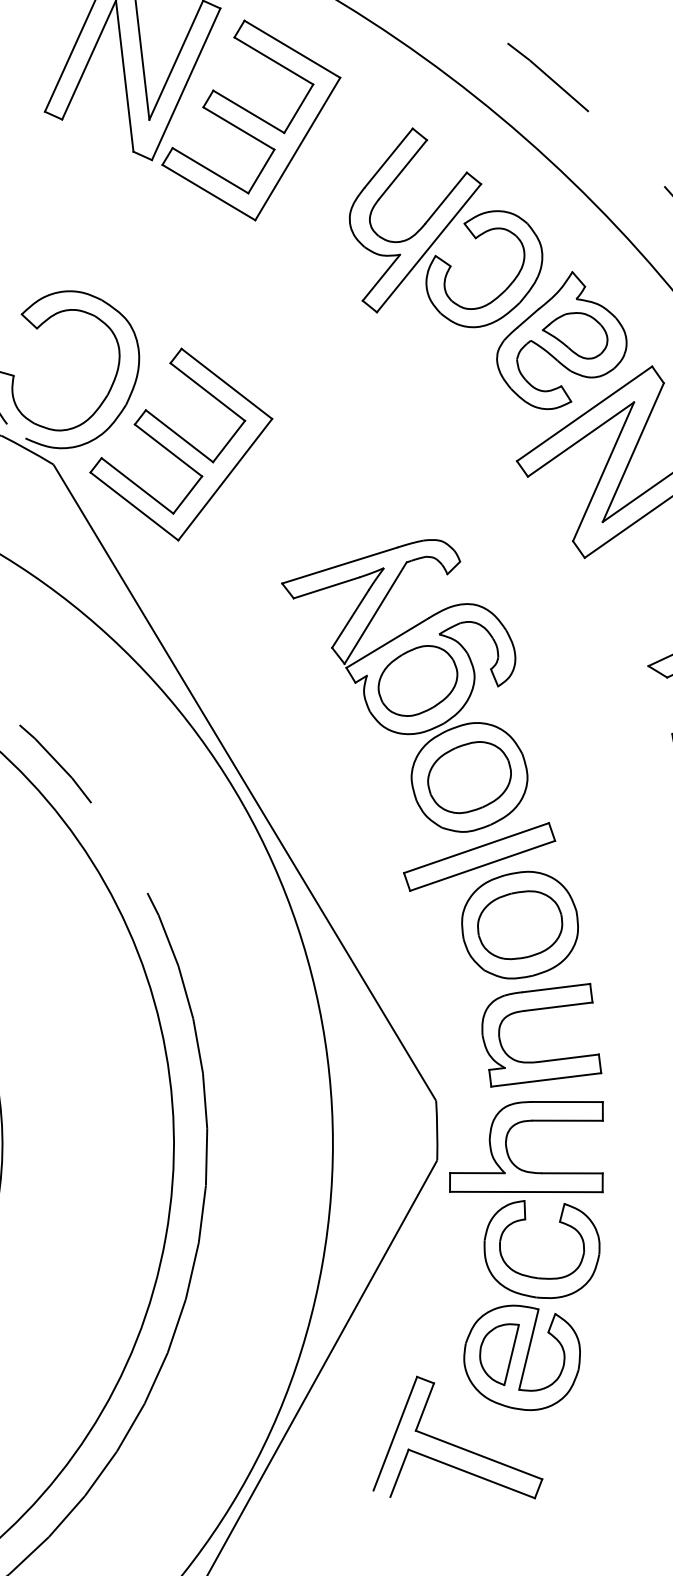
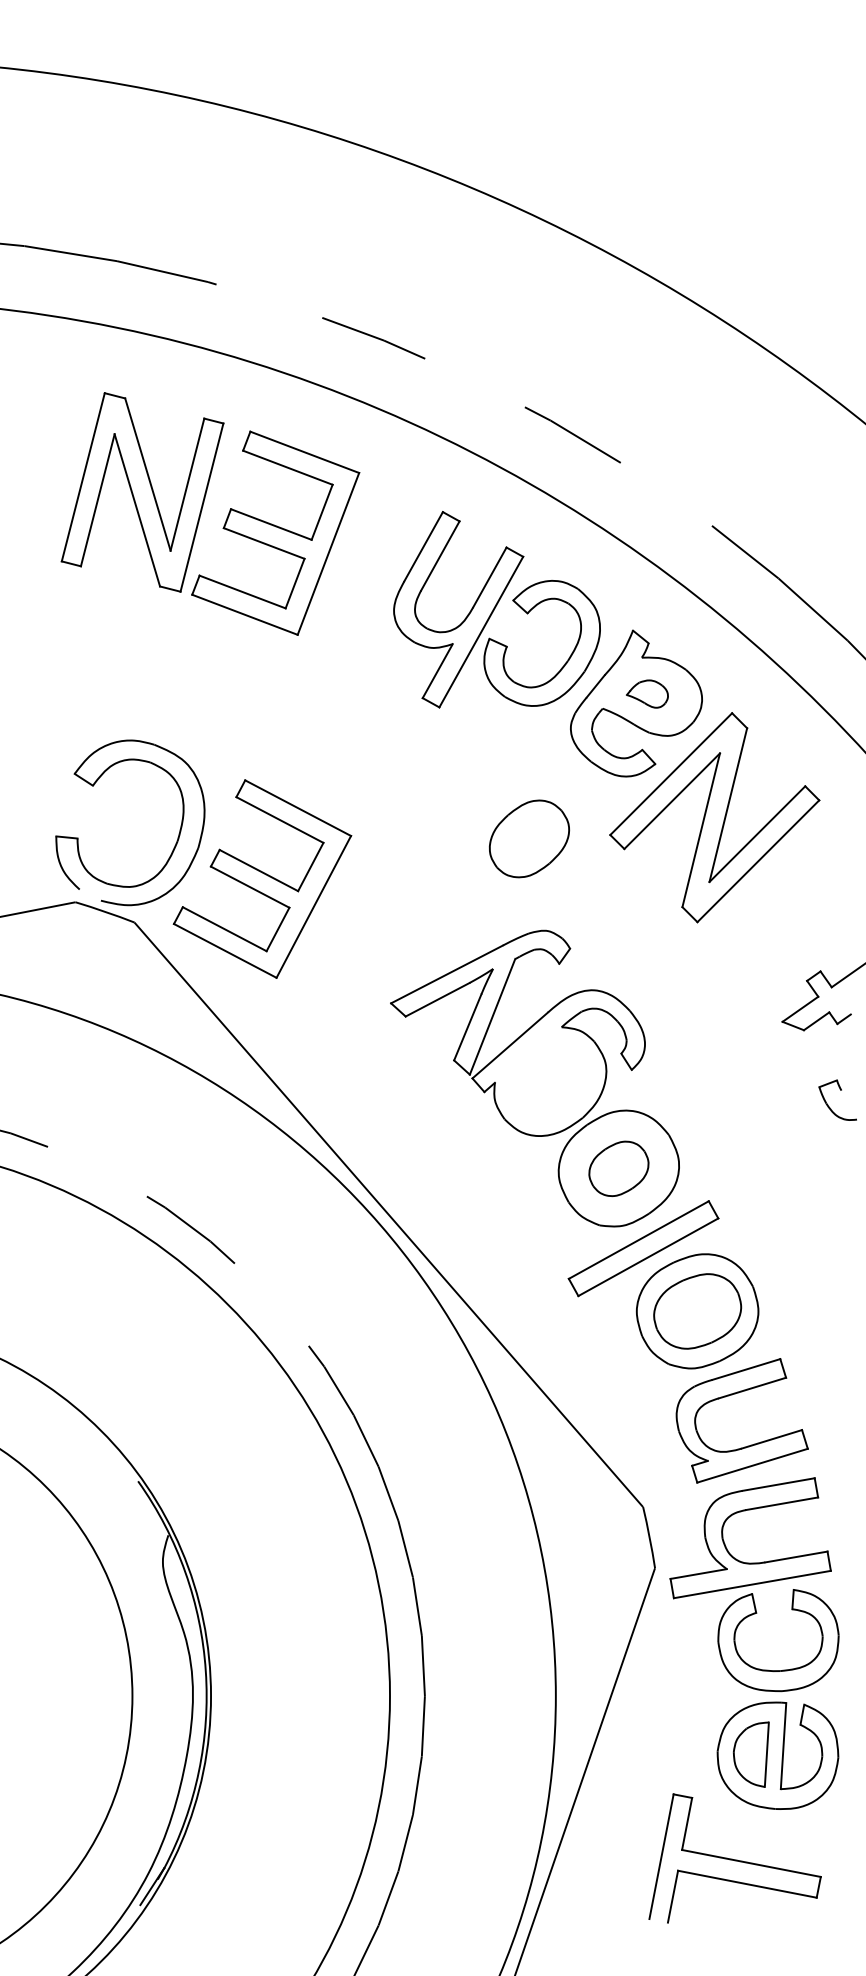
part: (575, 333) -> (647, 693), size x0.6
part: (417, 680) -> (528, 838), moved
part: (469, 777) -> (618, 1168), size x0.7

